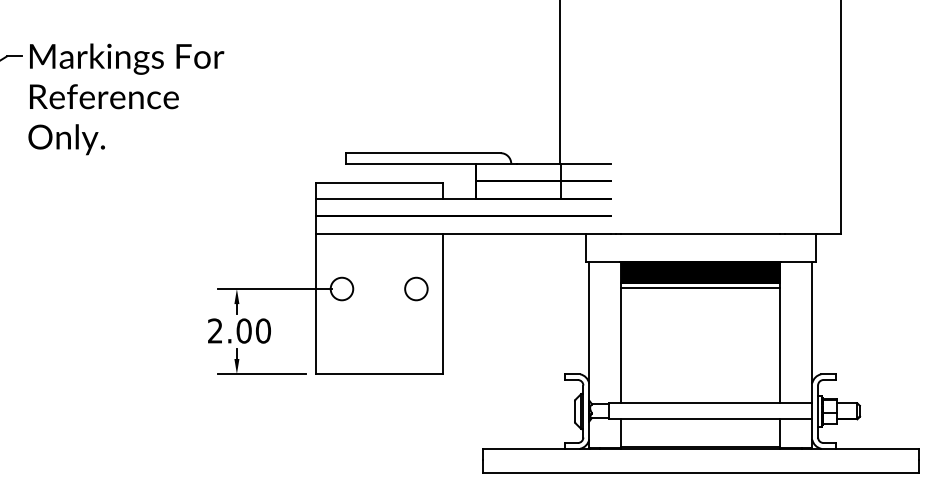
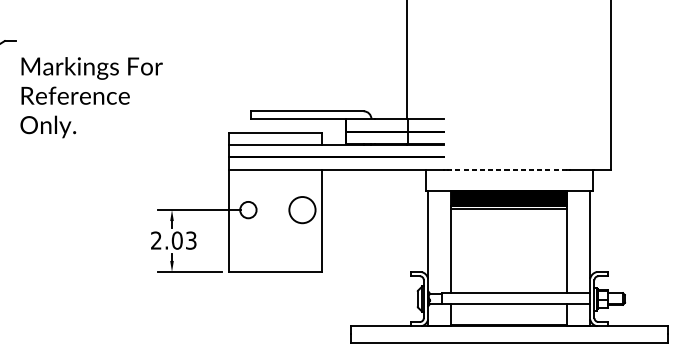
text: (126, 99) -> (91, 97), moved
line: (699, 233) -> (508, 169), solid -> dashed
circle: (416, 288) -> (302, 209), size x1.6
text: (262, 330) -> (190, 240), 2.00 -> 2.03

